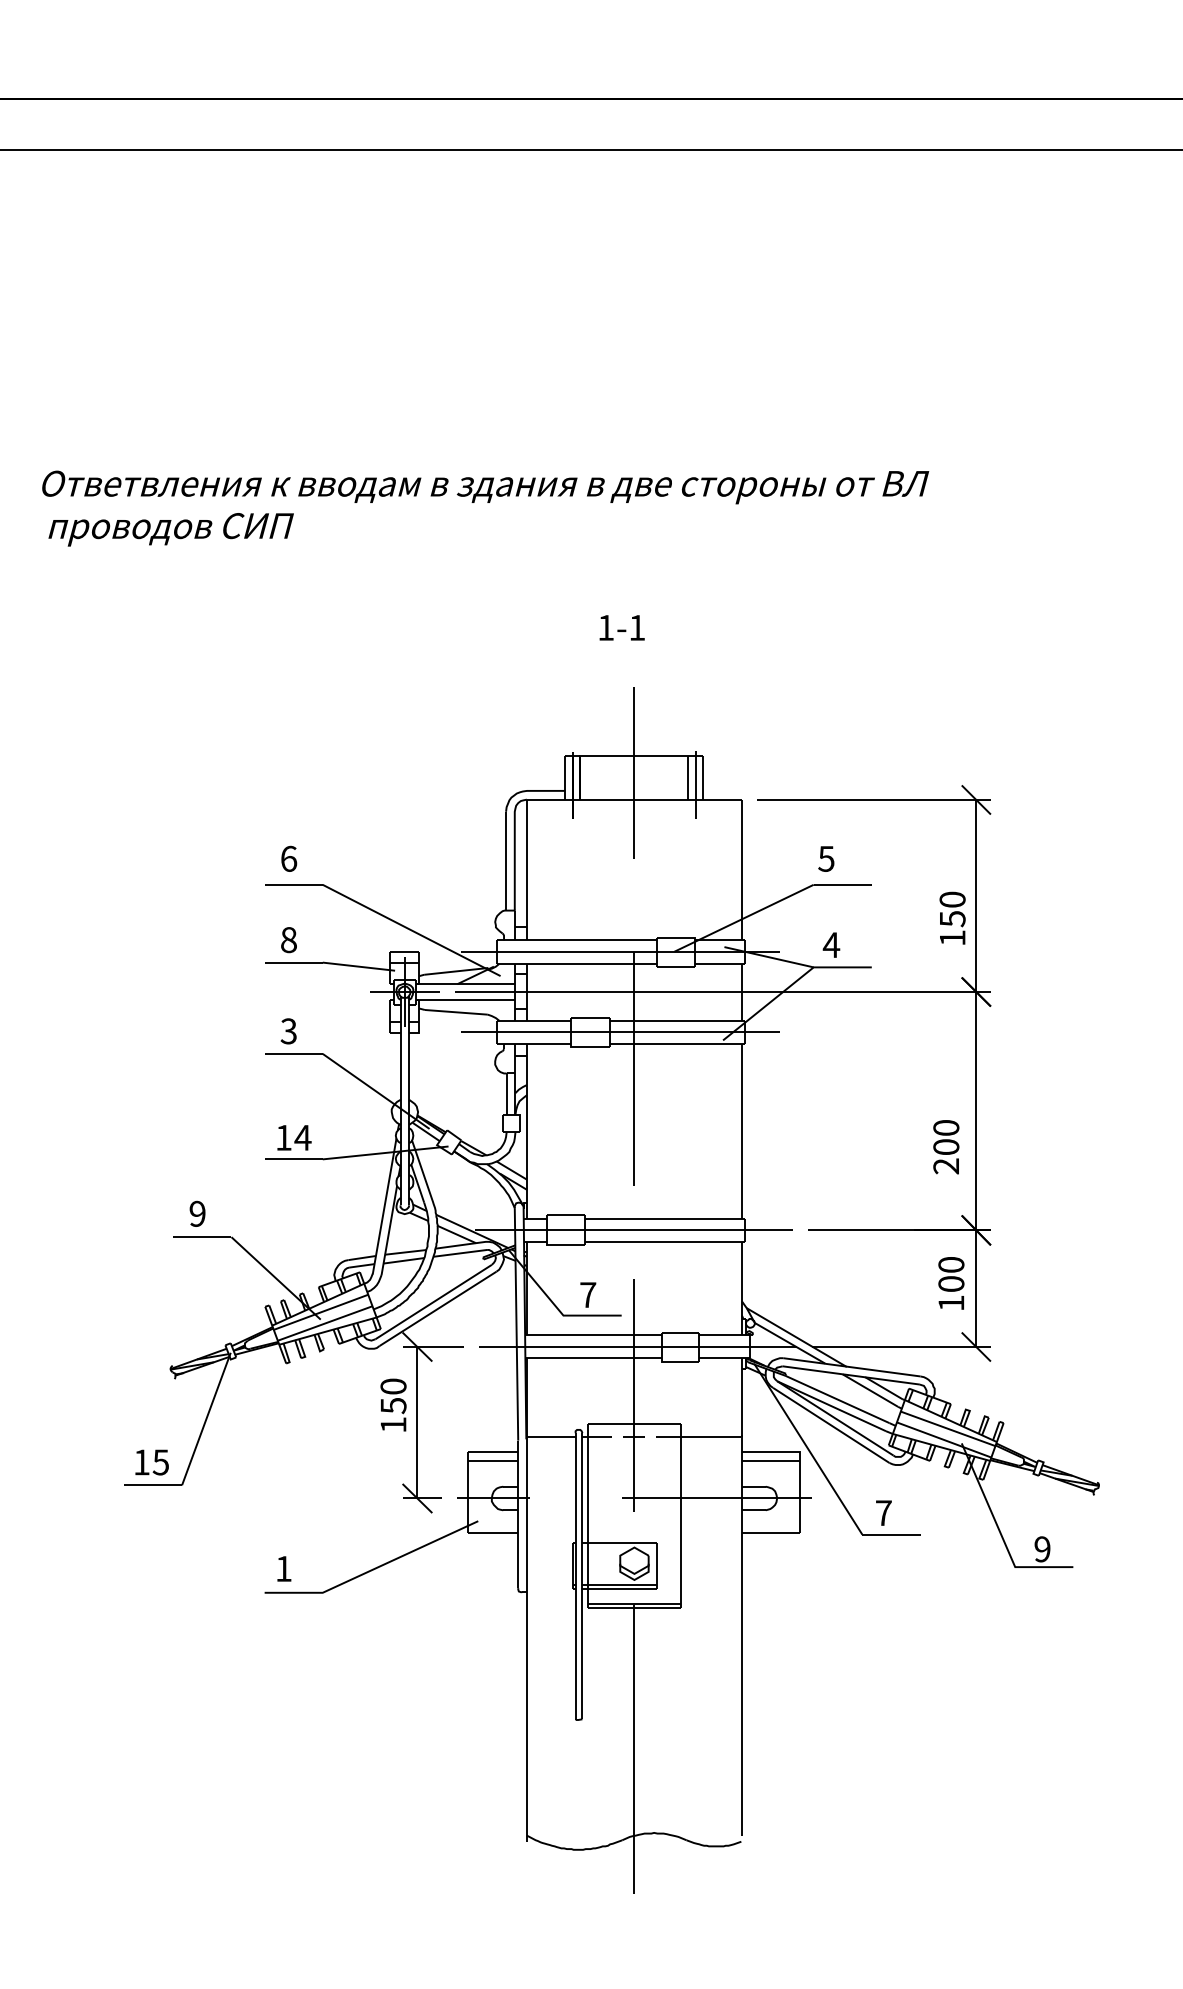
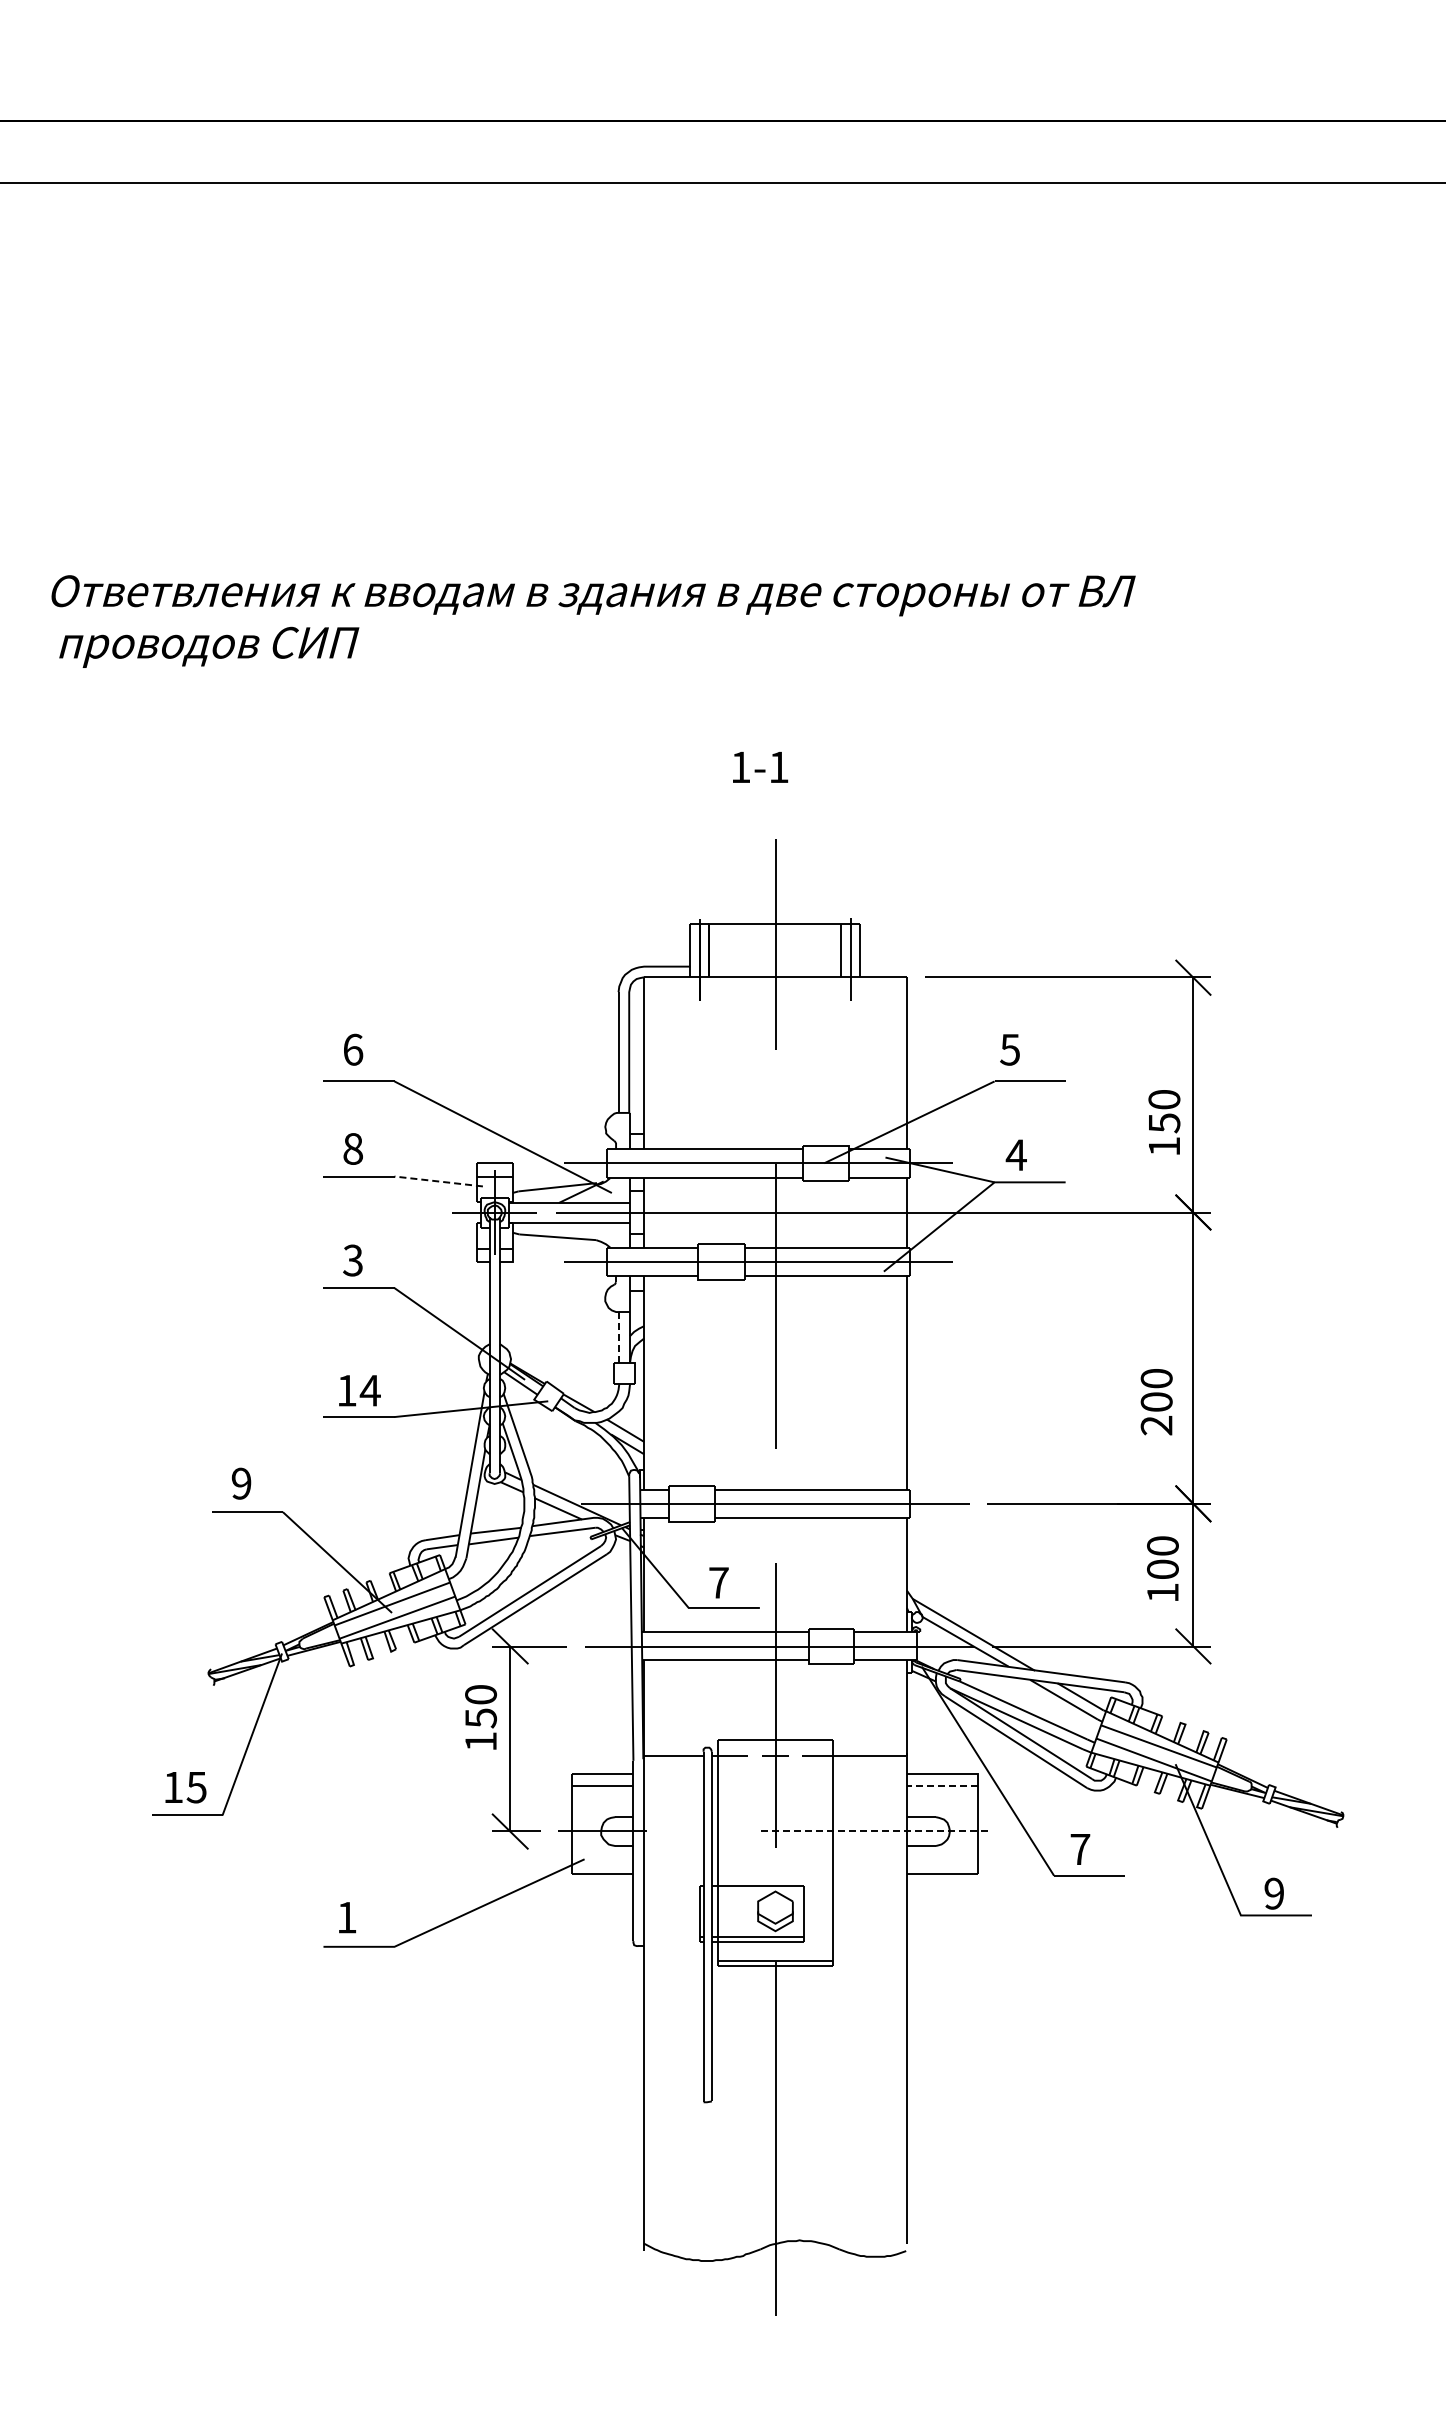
line: (358, 966) -> (438, 1181), solid -> dashed
line: (506, 1094) -> (619, 1337), solid -> dashed
line: (771, 1460) -> (942, 1785), solid -> dashed
line: (717, 1498) -> (876, 1831), solid -> dashed

